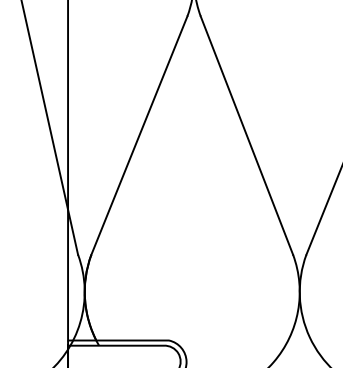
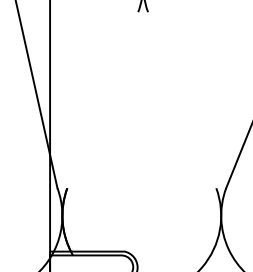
line: (139, 135) -> (102, 100), removed
line: (247, 135) -> (182, 100), removed

